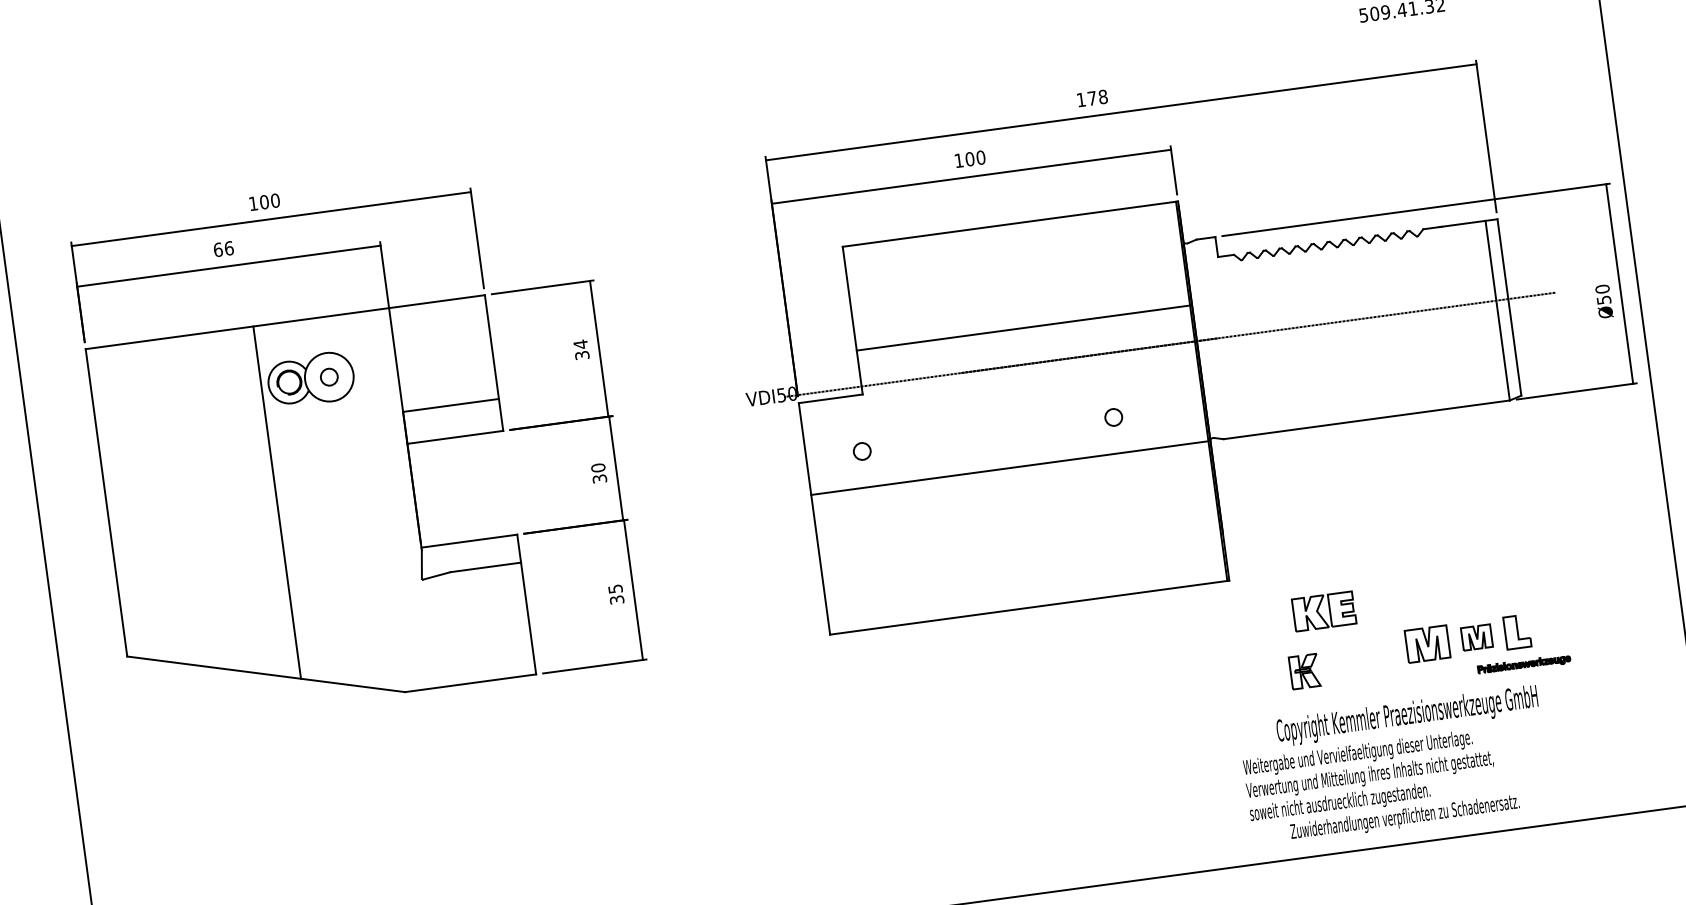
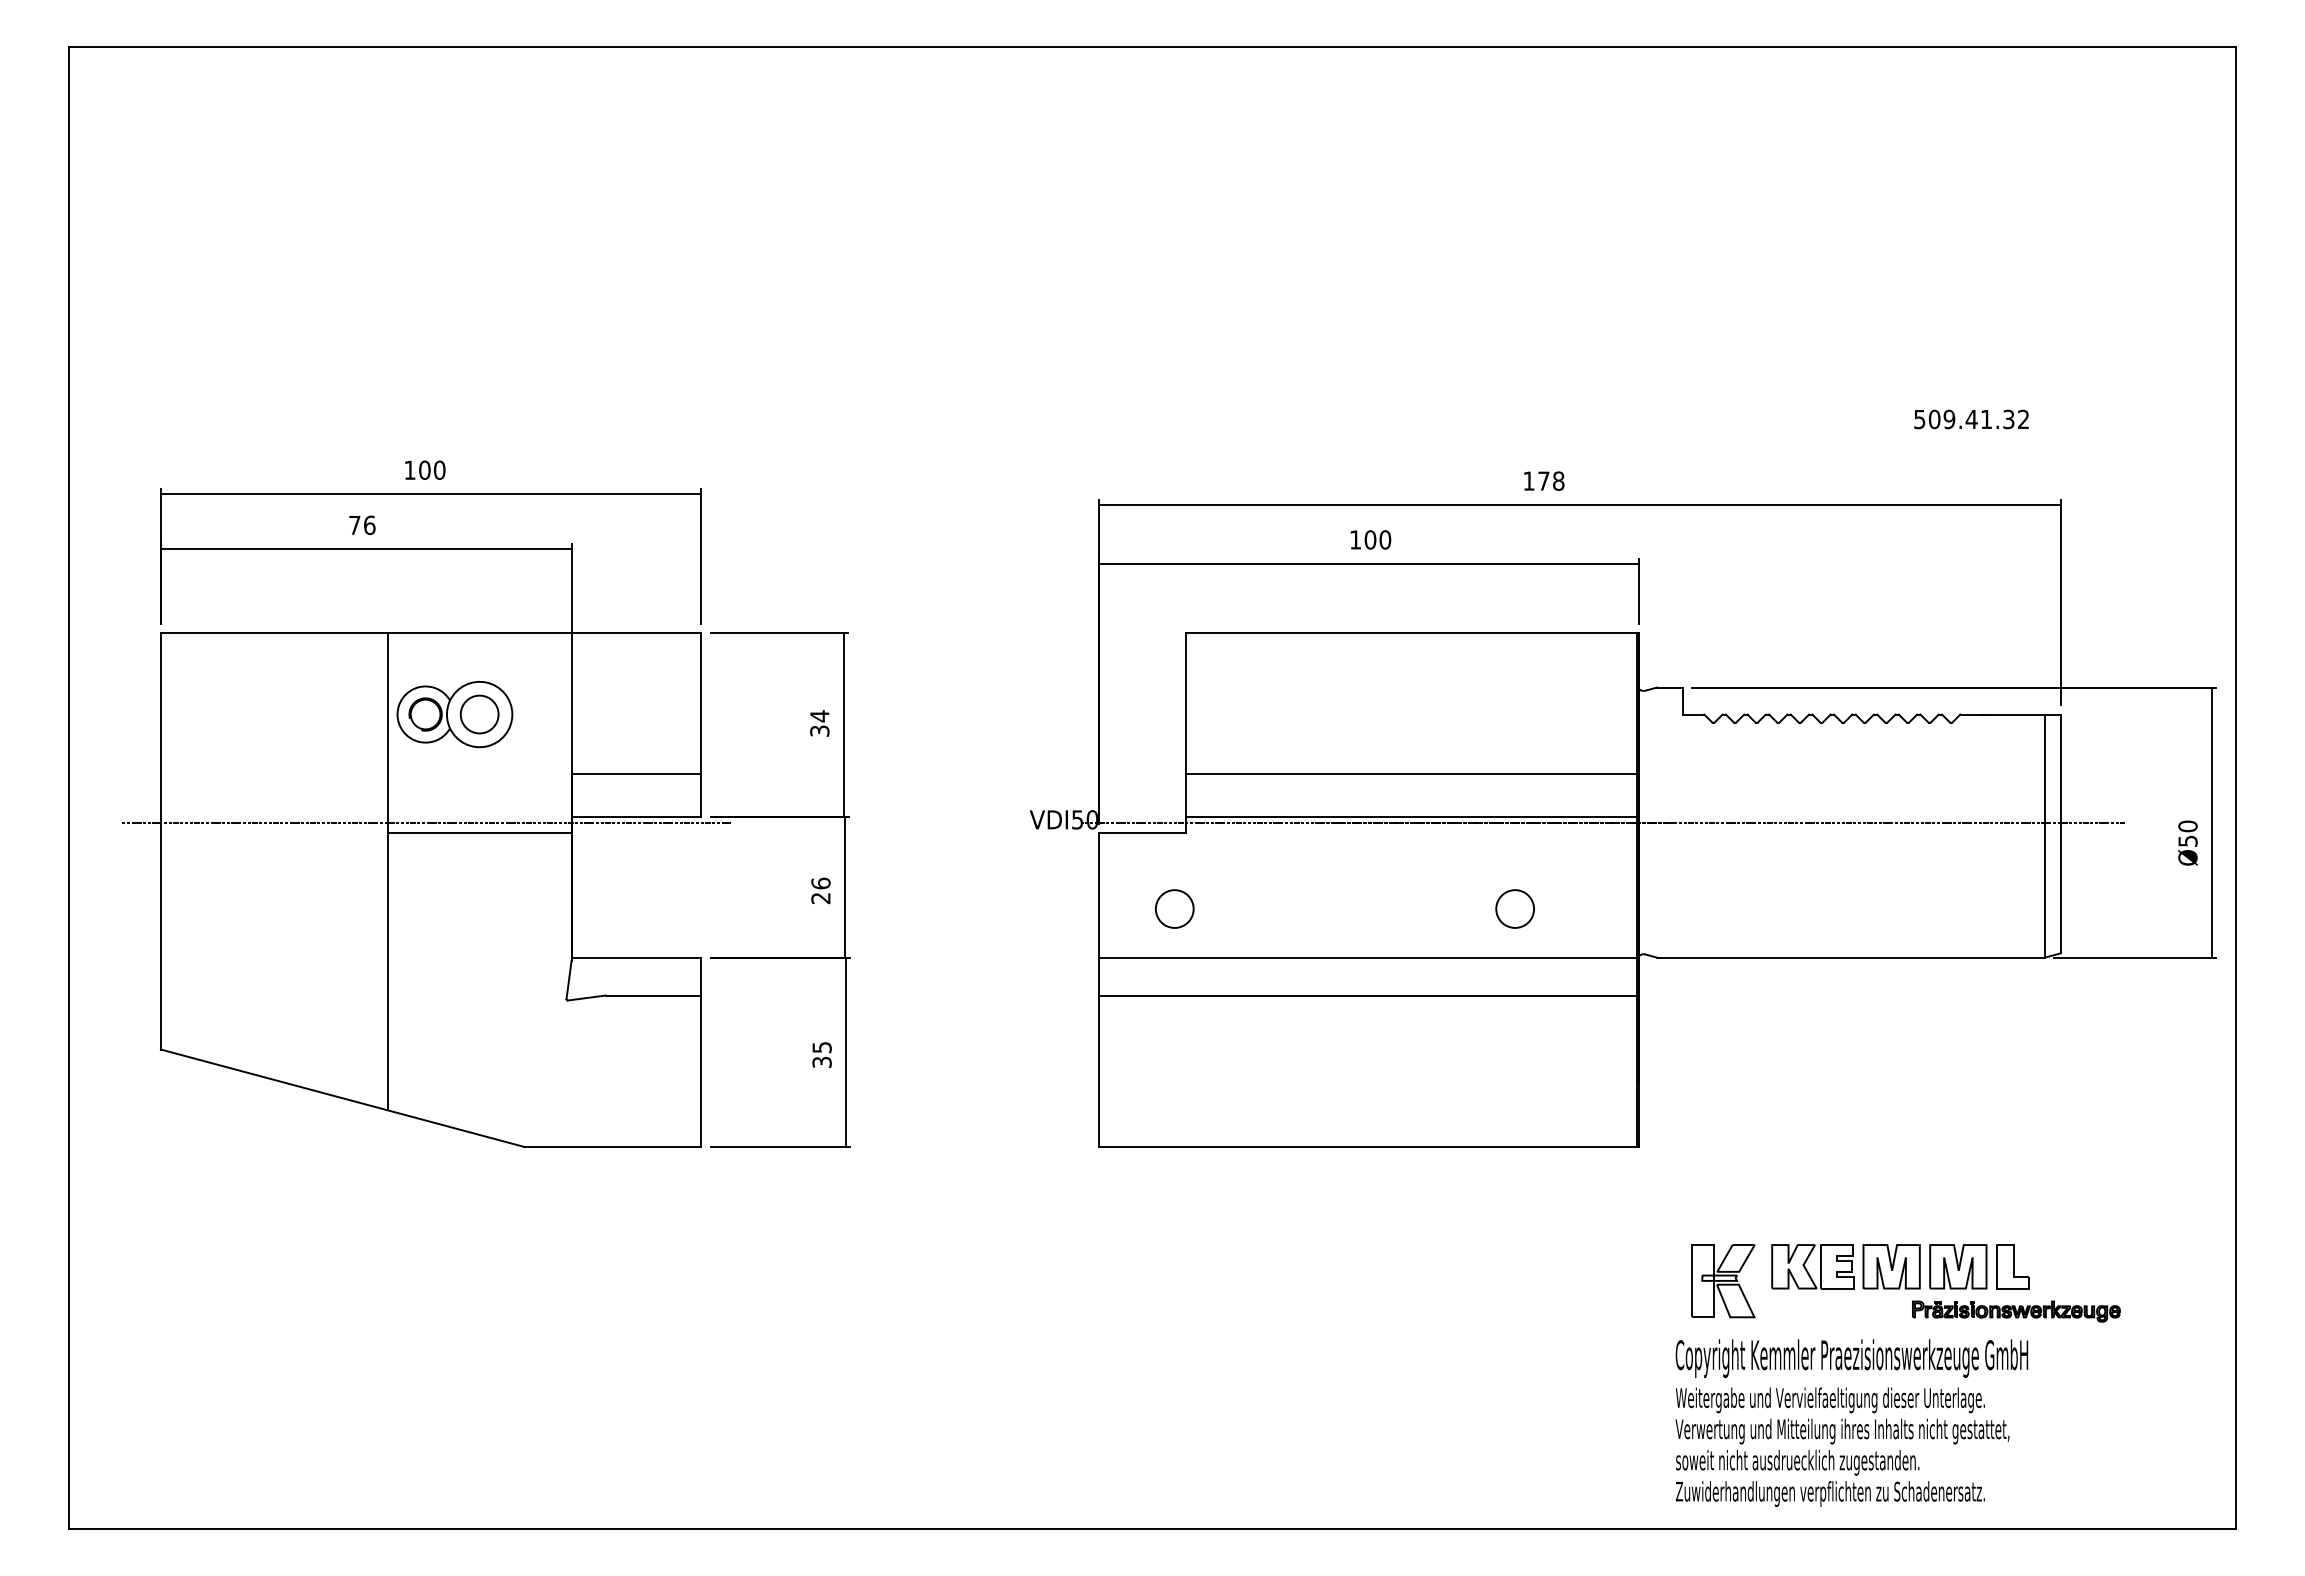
text: (217, 250) -> (354, 525), 66 -> 76
line: (1027, 360) -> (1410, 817), added
circle: (329, 377) -> (479, 714), size x1.67
circle: (1113, 417) -> (1515, 908), size x1.67
circle: (862, 451) -> (1174, 908), size x1.67
line: (300, 462) -> (425, 822), added
line: (341, 465) -> (479, 833), added
text: (598, 473) -> (820, 890), 30 -> 26
line: (1014, 495) -> (1369, 995), added
part: (1319, 613) -> (1806, 1268), moved
part: (1476, 637) -> (1958, 1266), size x1.43
part: (1524, 664) -> (2016, 1311), size x1.67
part: (1304, 671) -> (1723, 1281), size x1.67
text: (1370, 775) -> (1842, 1431), moved

